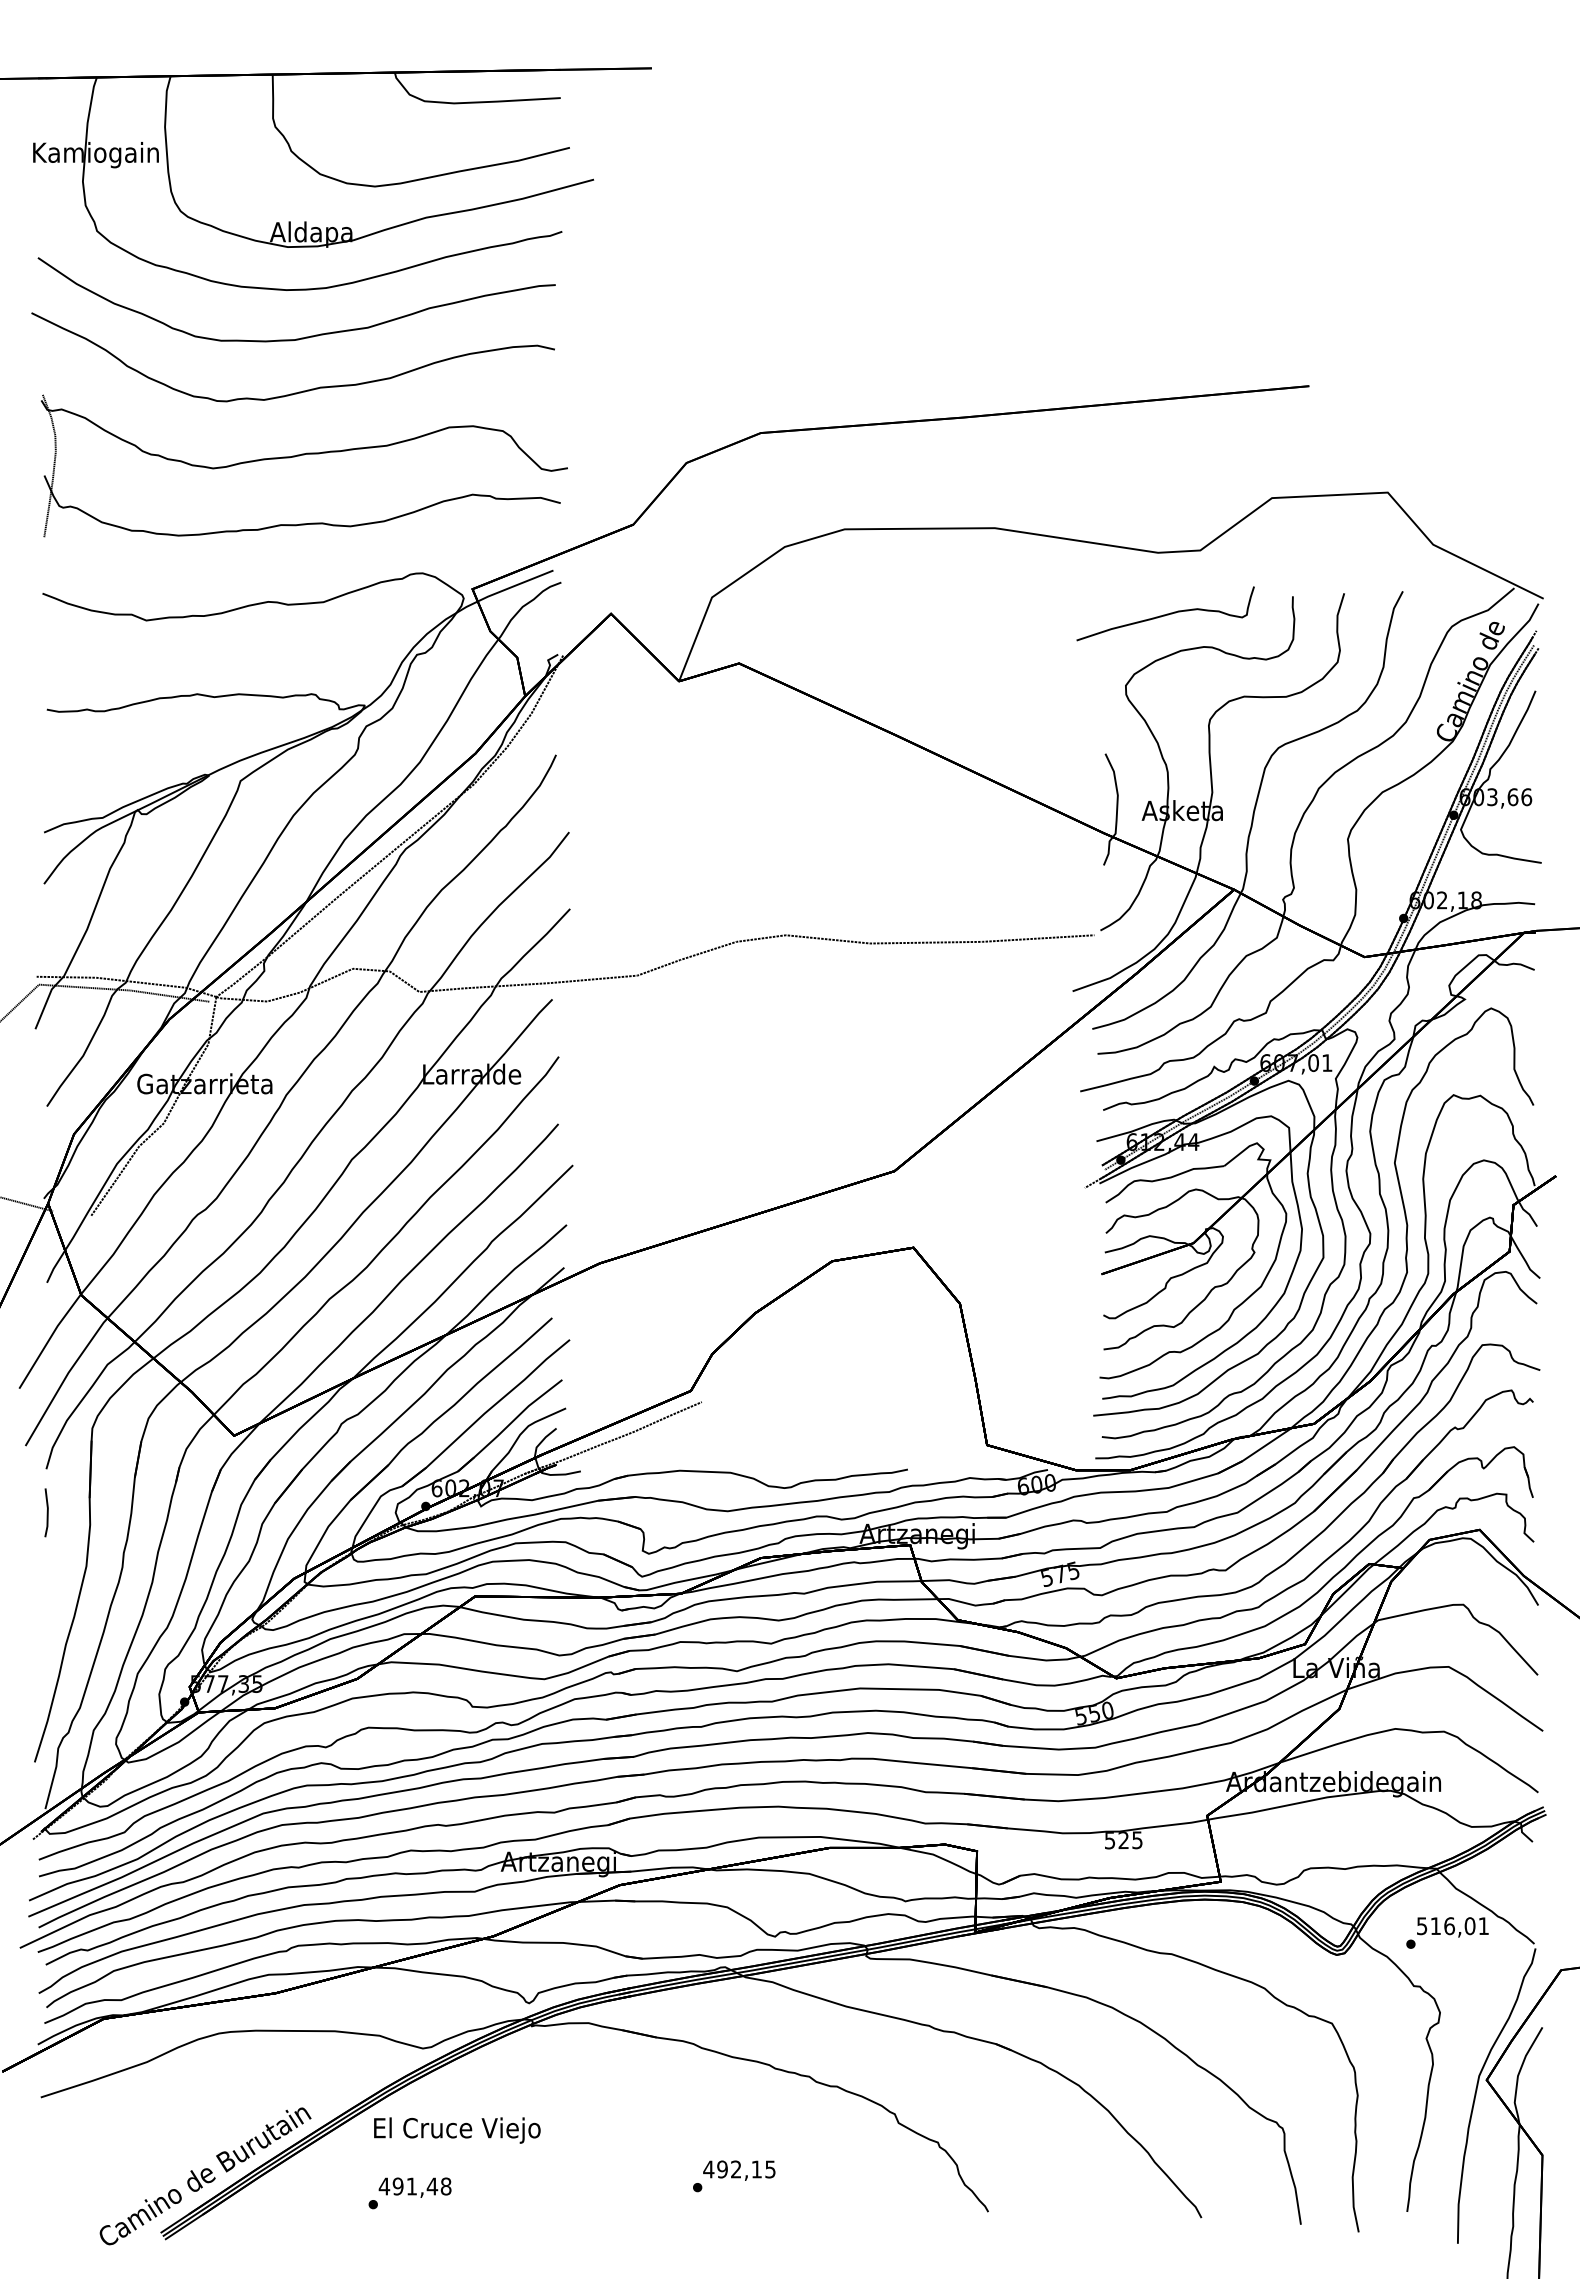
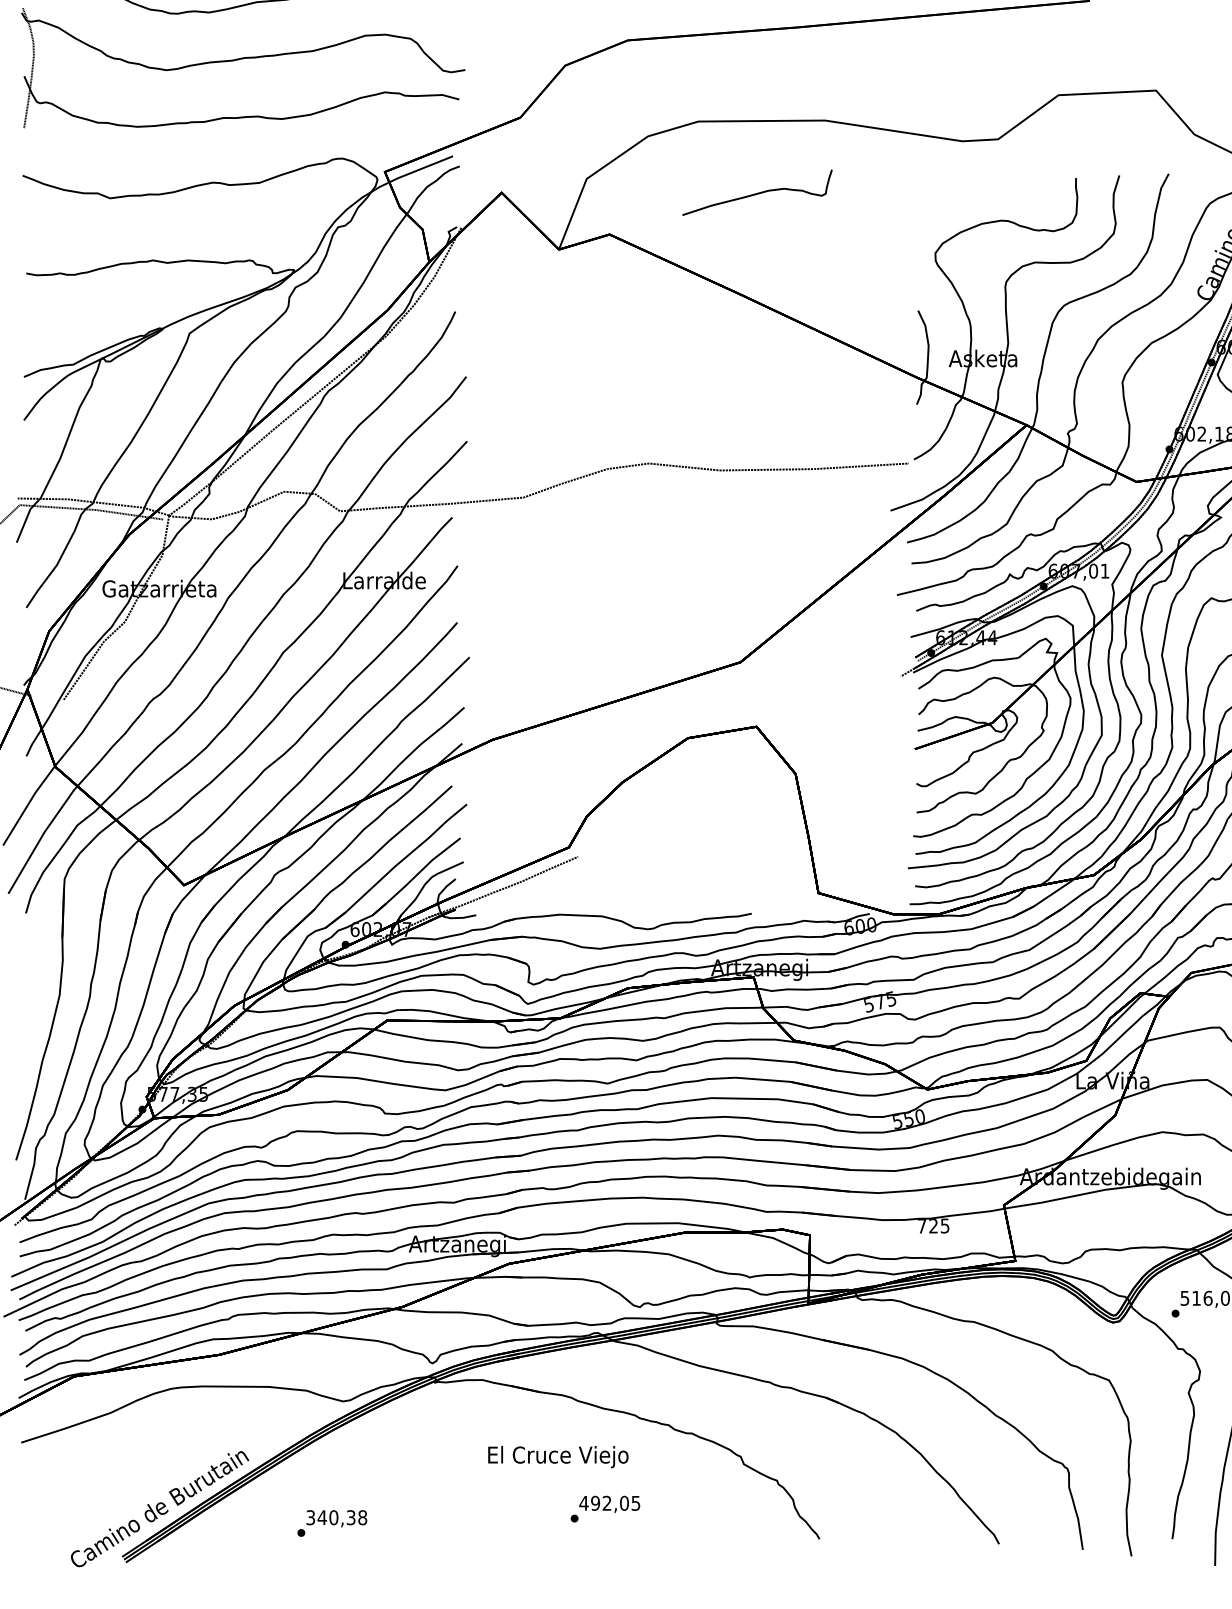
curve: (1166, 613) -> (758, 192), moved
line: (46, 1512) -> (26, 949), removed
text: (1110, 1840) -> (922, 1226), 525 -> 725
text: (457, 2130) -> (558, 1457), moved
text: (756, 2169) -> (624, 1503), 492,15 -> 492,05
text: (408, 2186) -> (331, 1517), 491,48 -> 340,38

